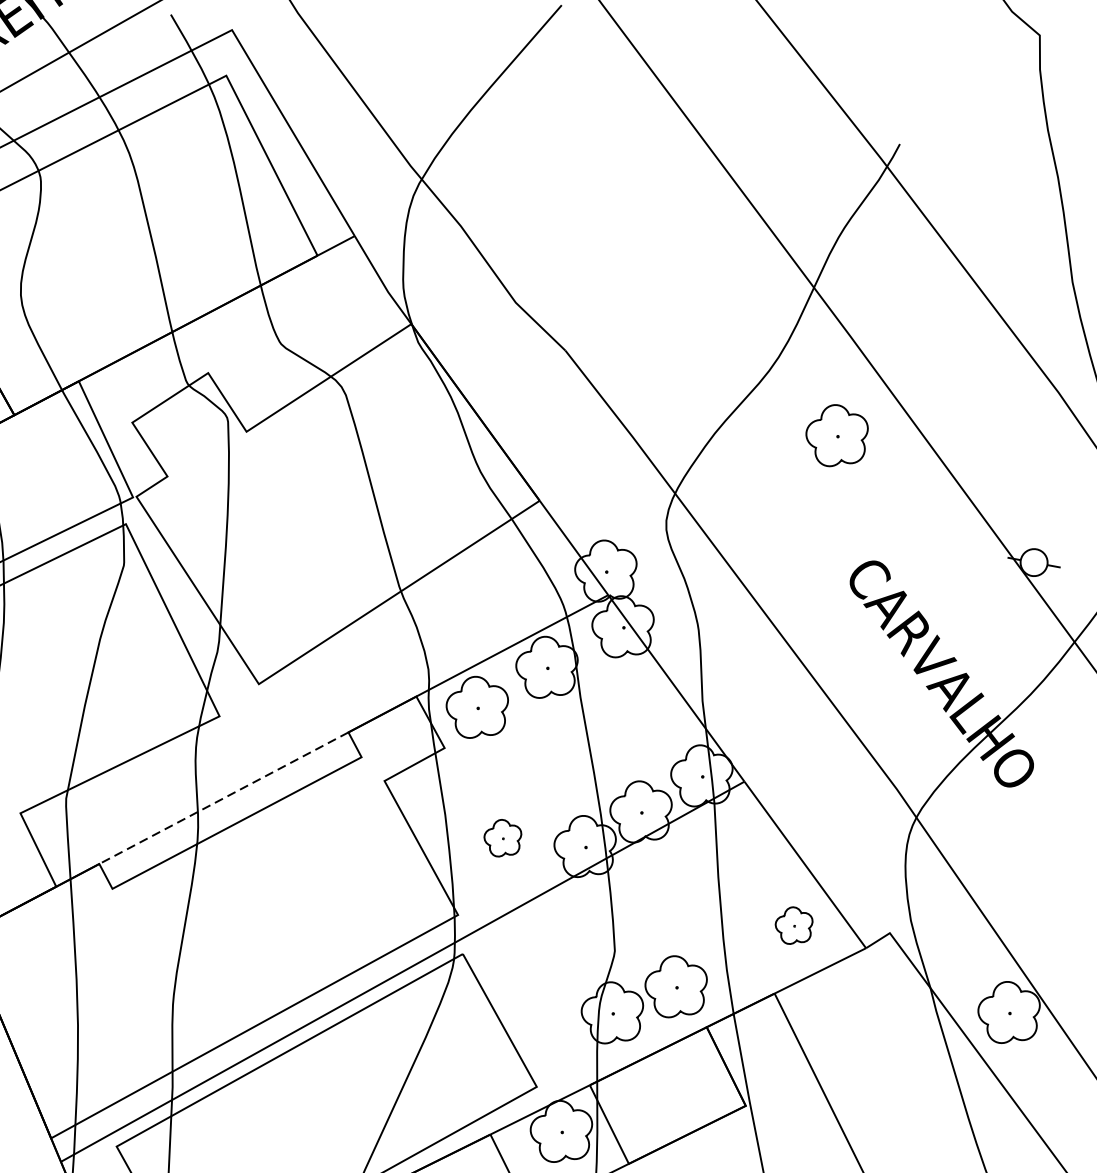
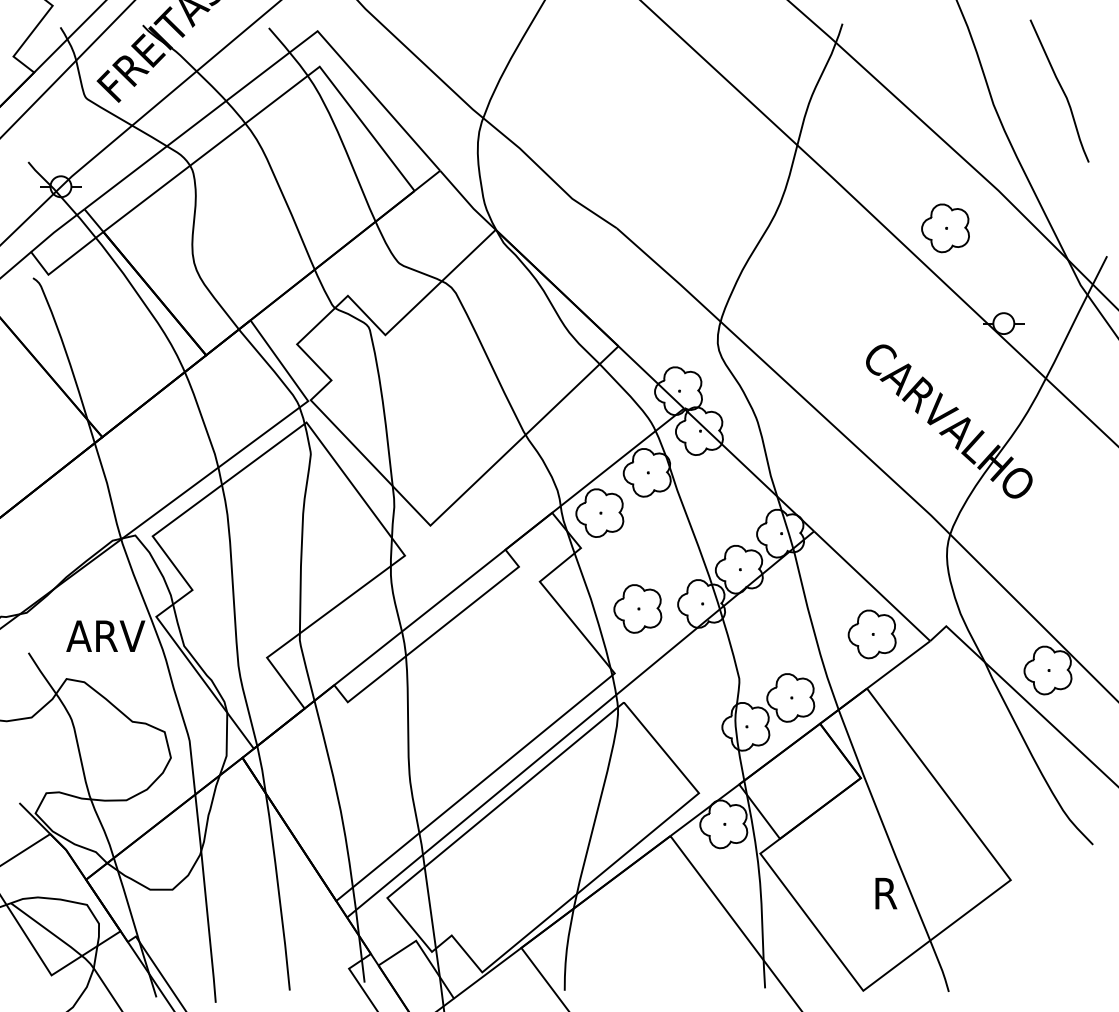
part: (836, 436) -> (945, 228), moved
line: (223, 798) -> (419, 617), dashed -> solid
part: (502, 837) -> (637, 608), size x1.67
part: (793, 926) -> (871, 634), size x1.67

